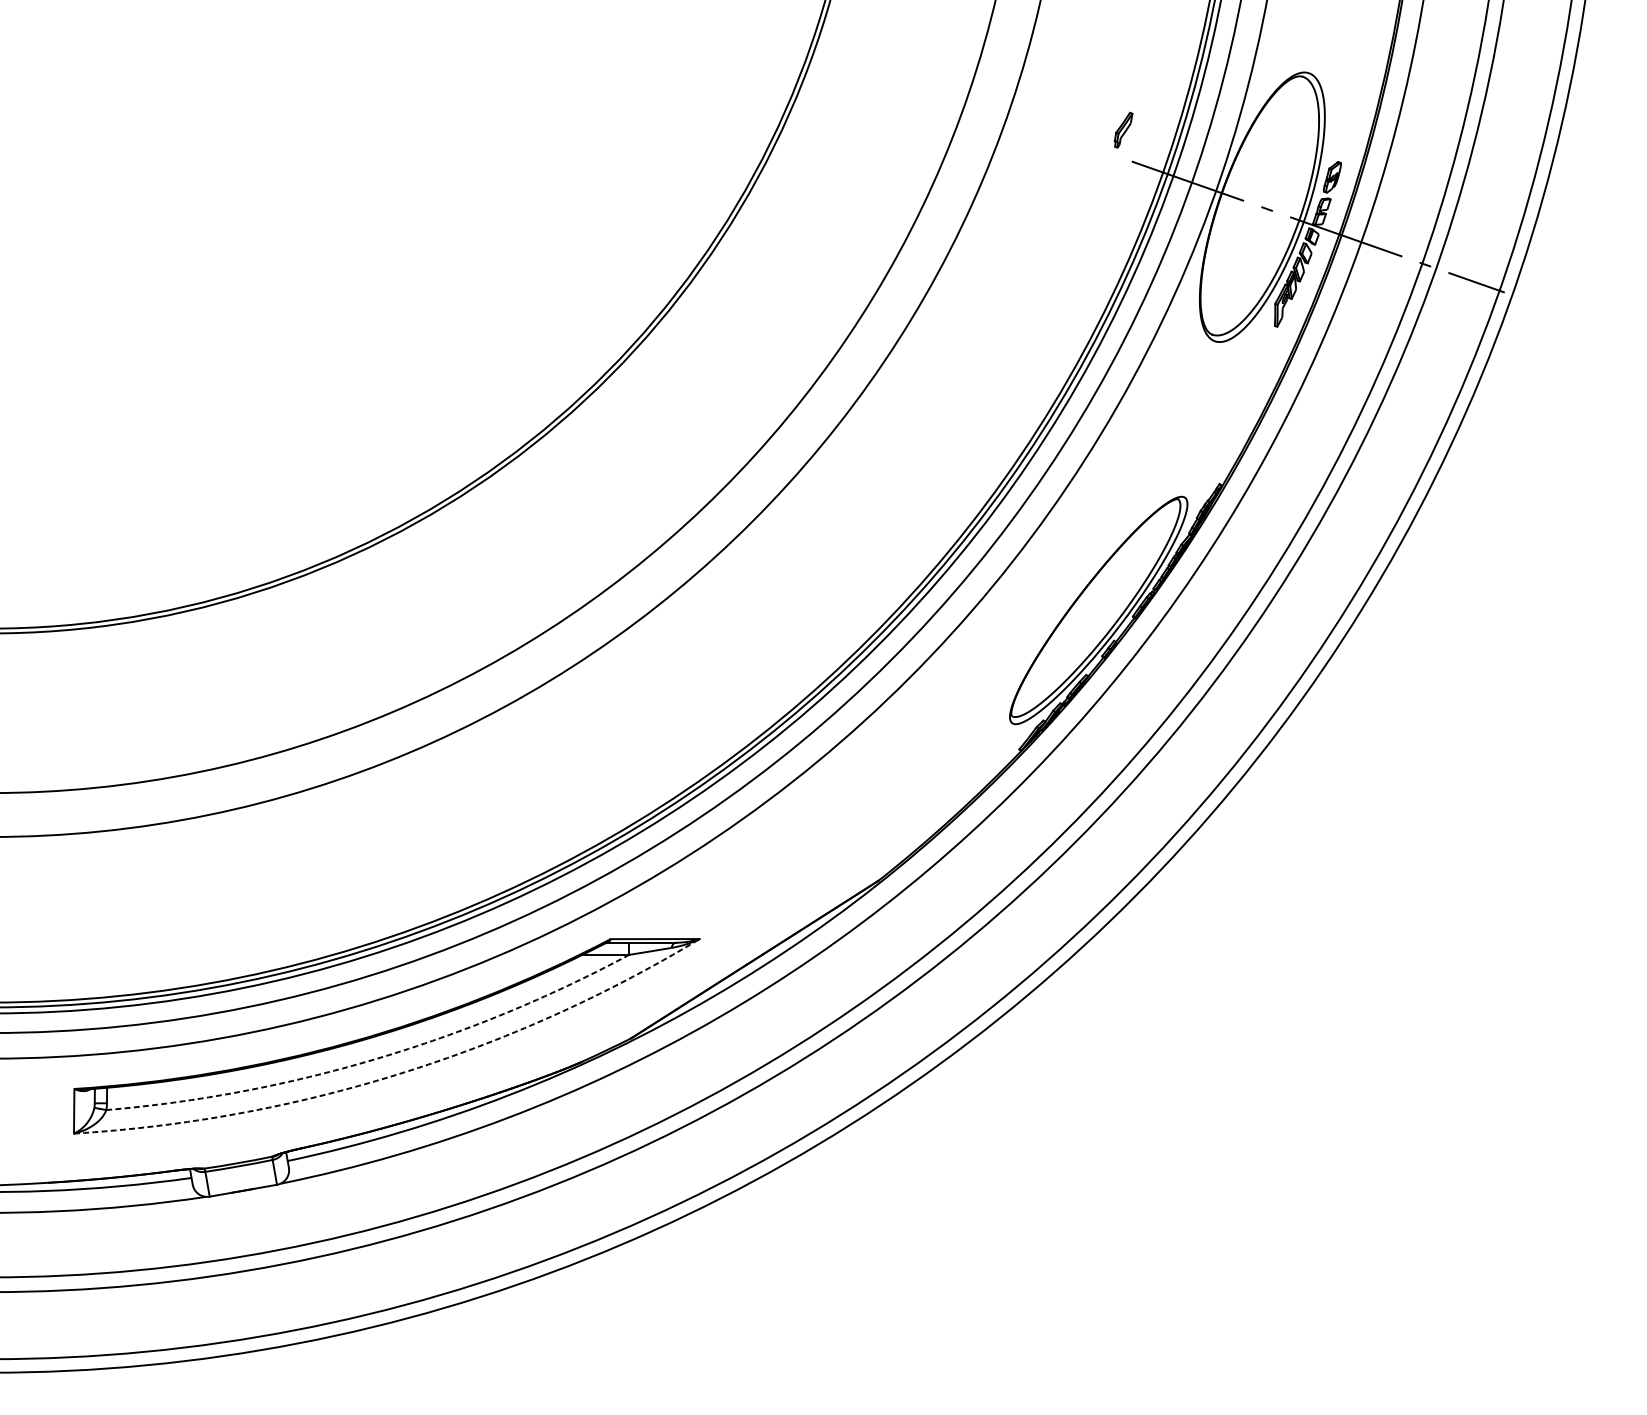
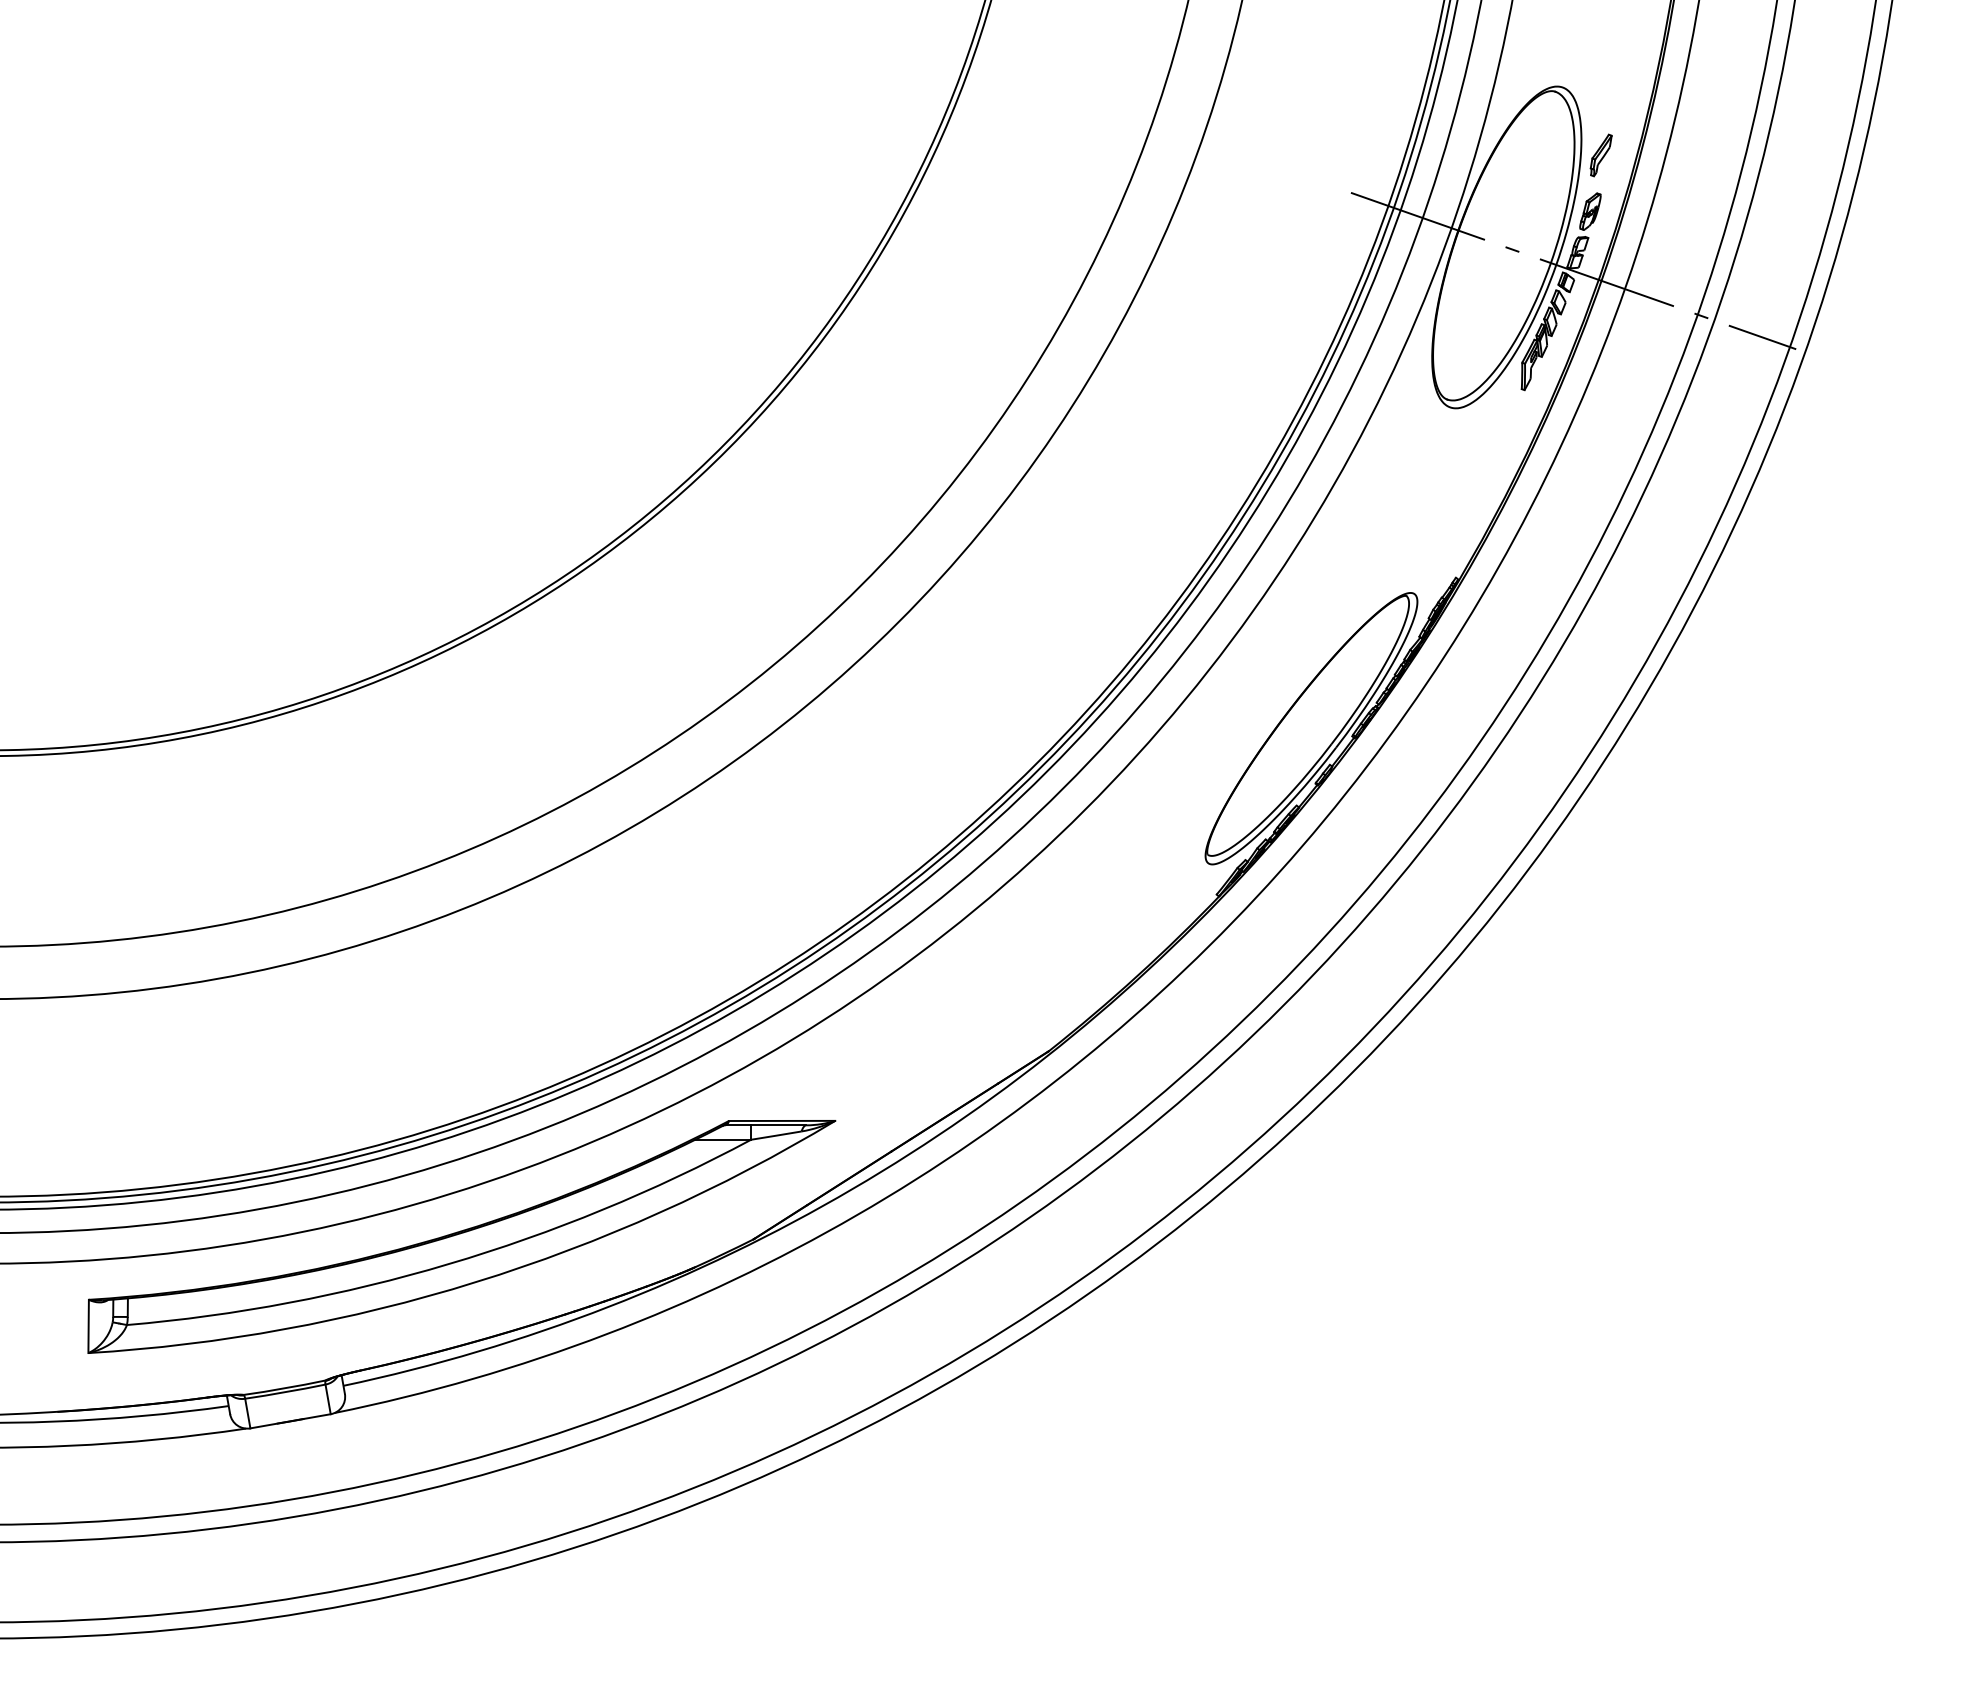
part: (1123, 130) -> (1600, 155), moved
arc: (375, 1059) -> (448, 1264), dashed -> solid
arc: (398, 1074) -> (475, 1282), dashed -> solid

